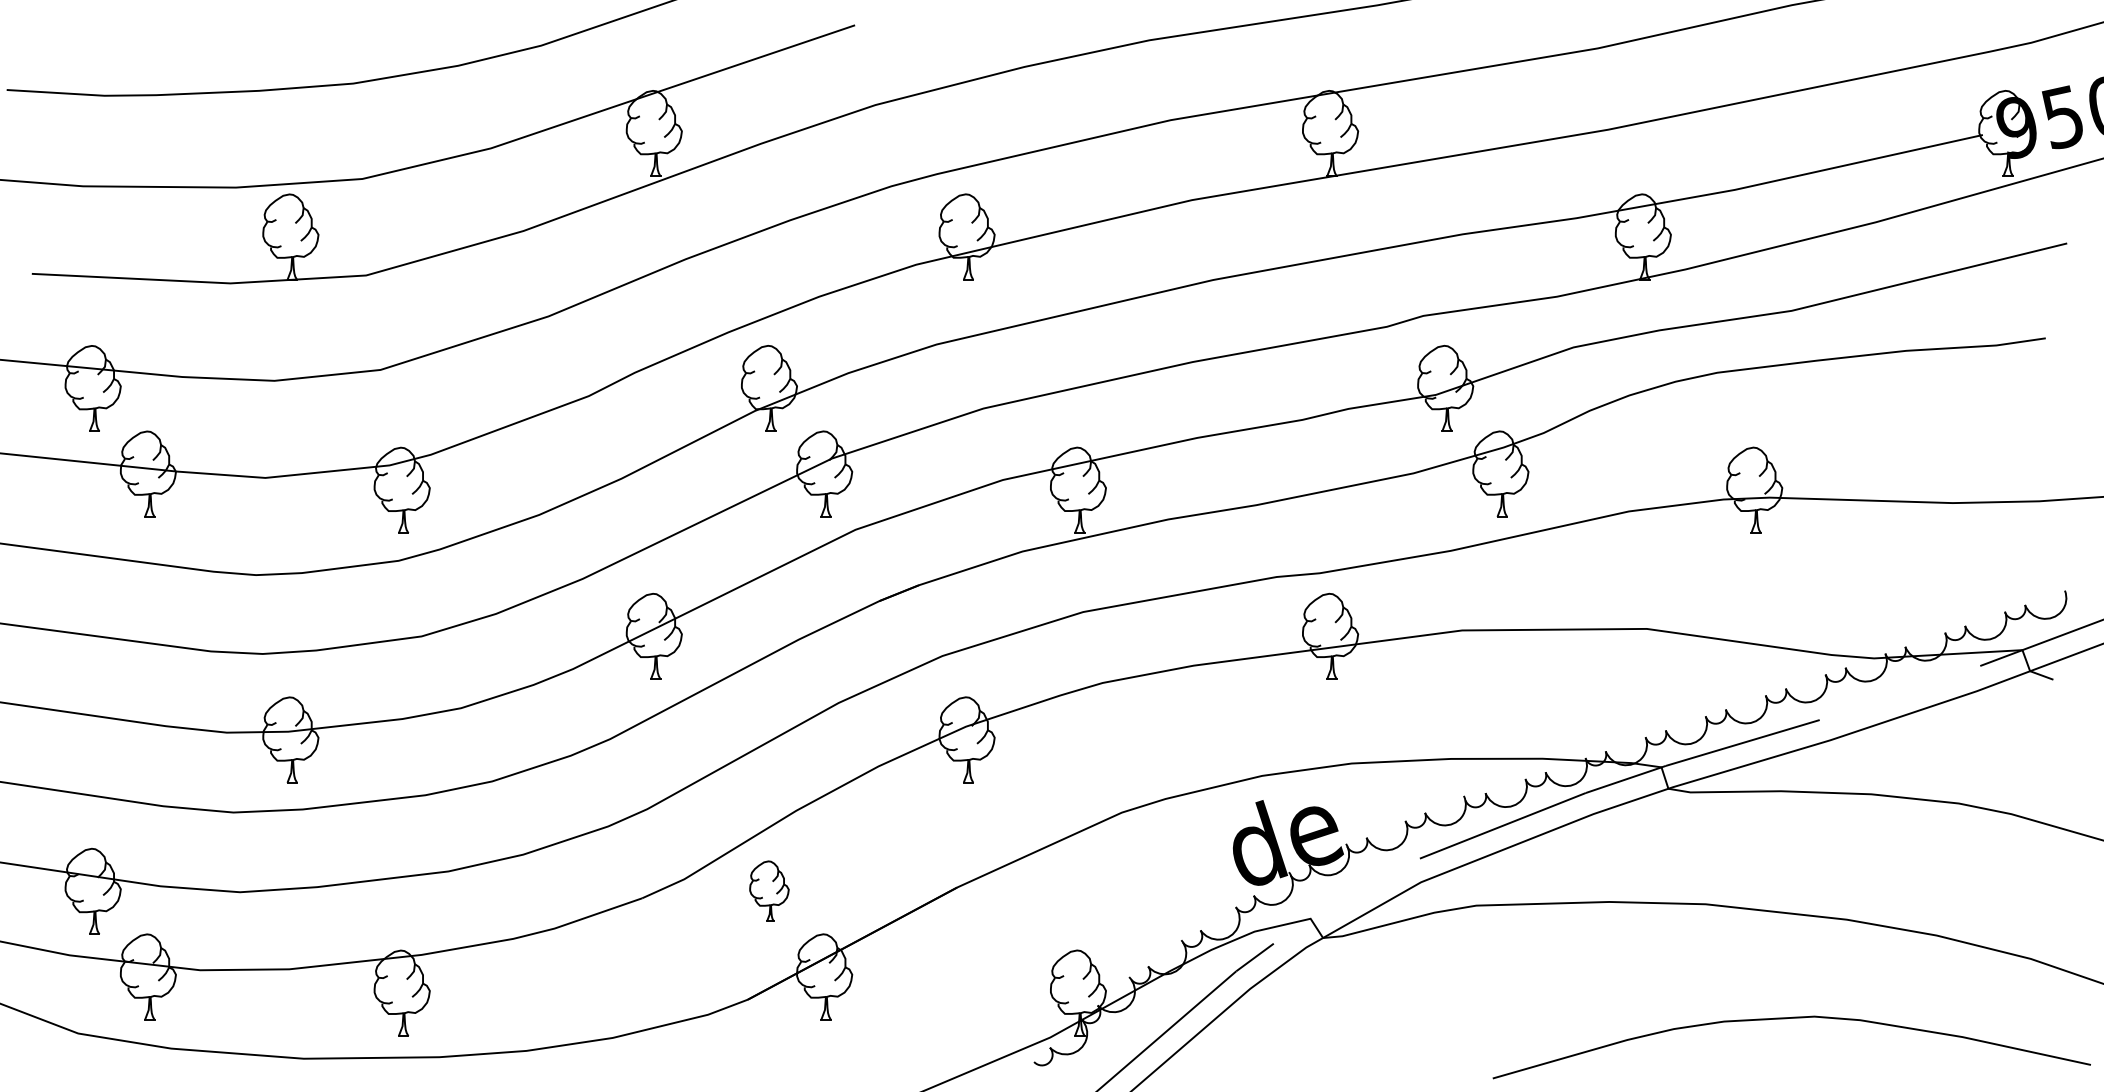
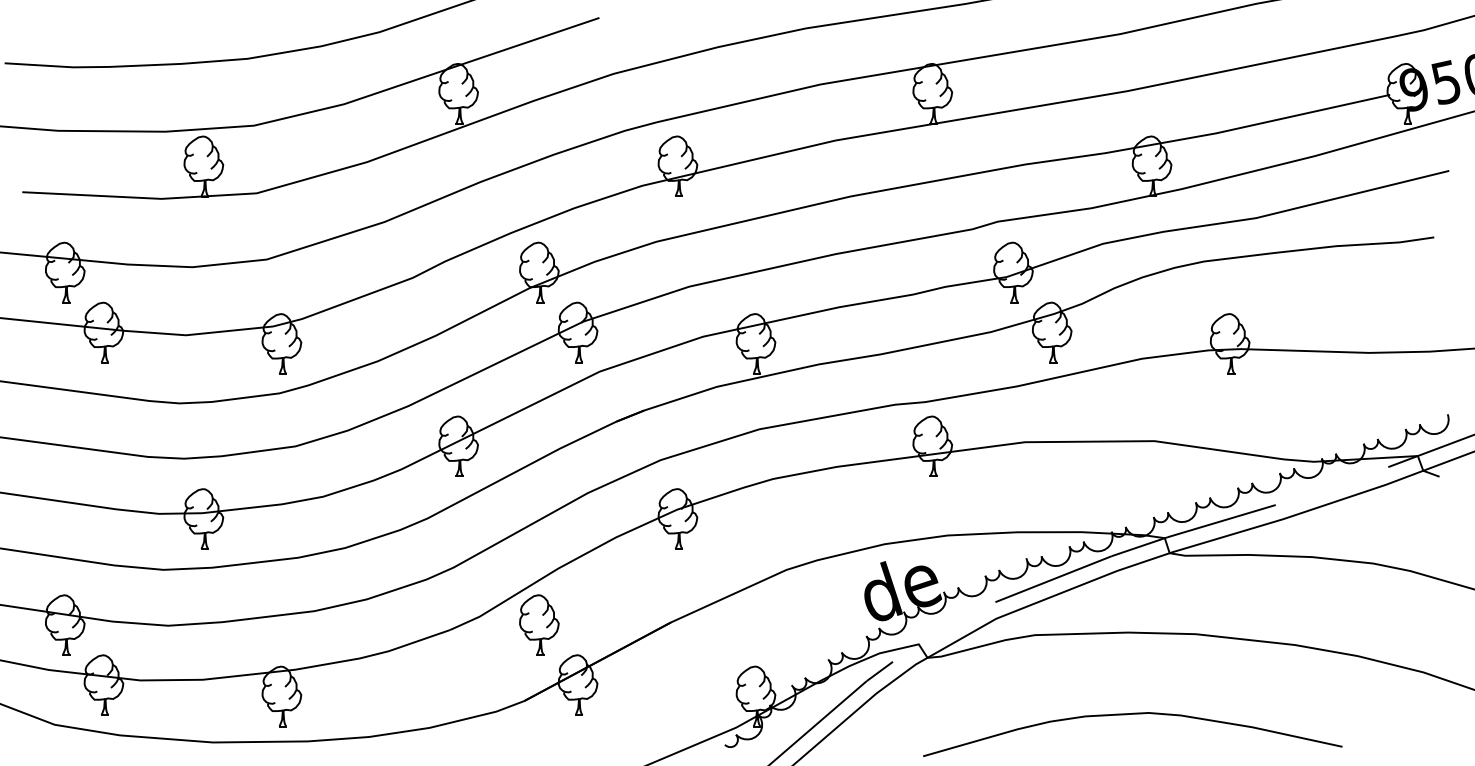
part: (769, 890) -> (539, 624), size x1.43
curve: (1786, 1019) -> (1129, 714), moved

